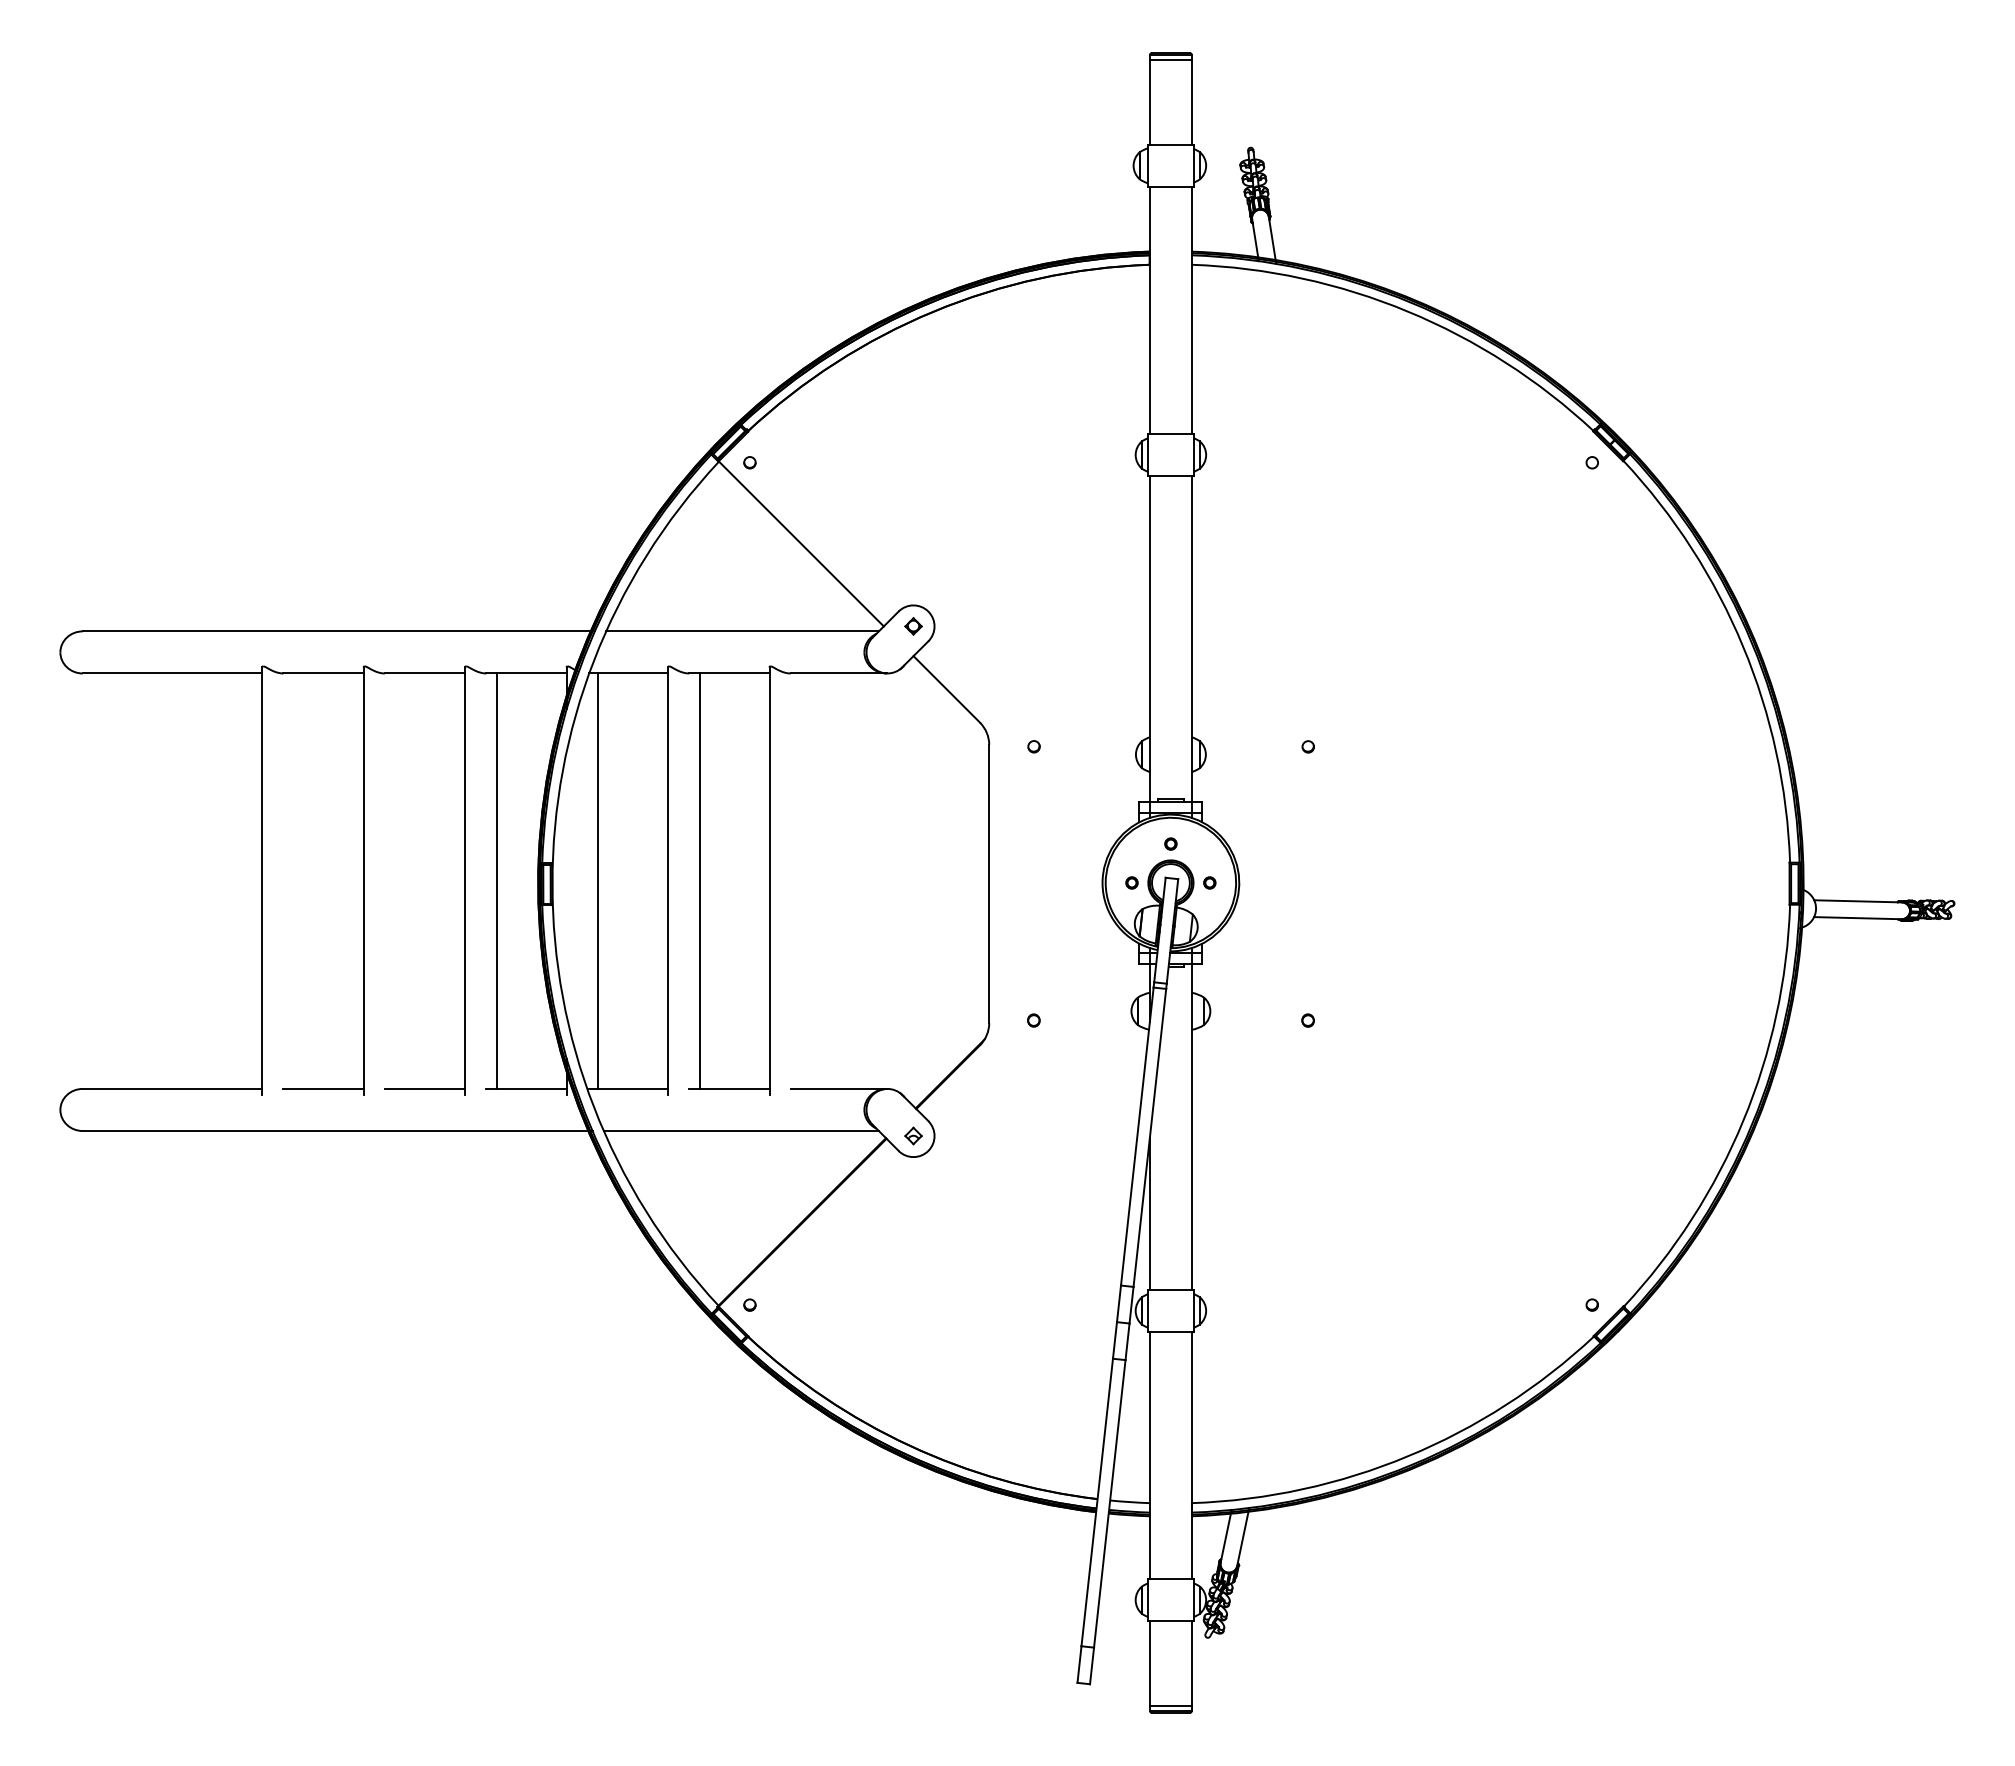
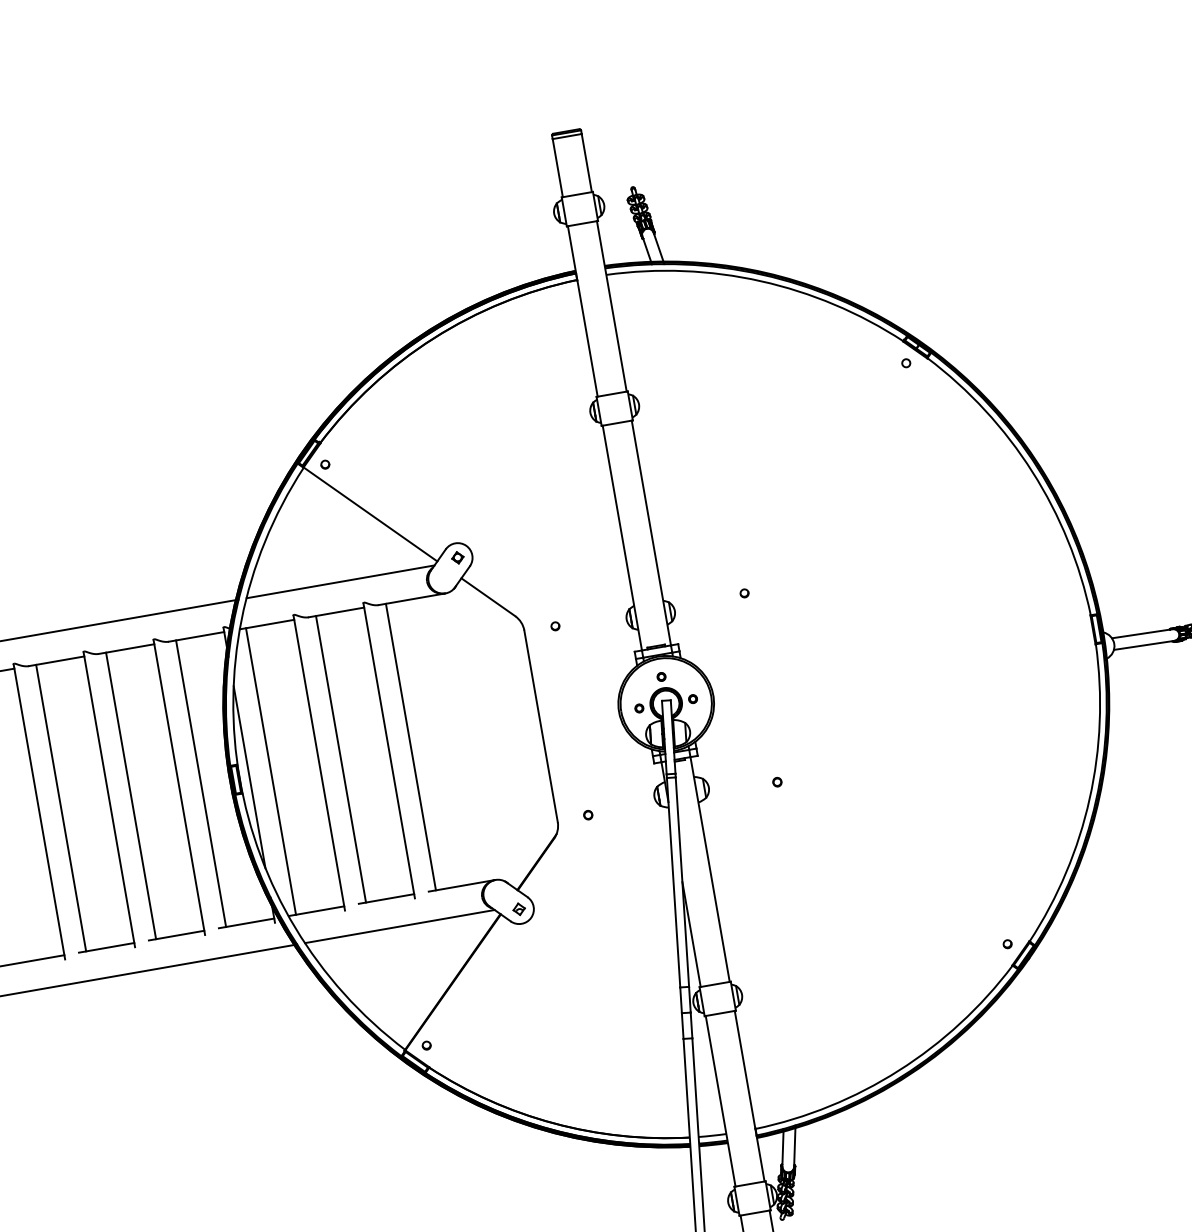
line: (293, 880) -> (60, 807), added
line: (395, 880) -> (131, 795), added
line: (801, 880) -> (411, 746), added
line: (566, 883) -> (249, 776), added

